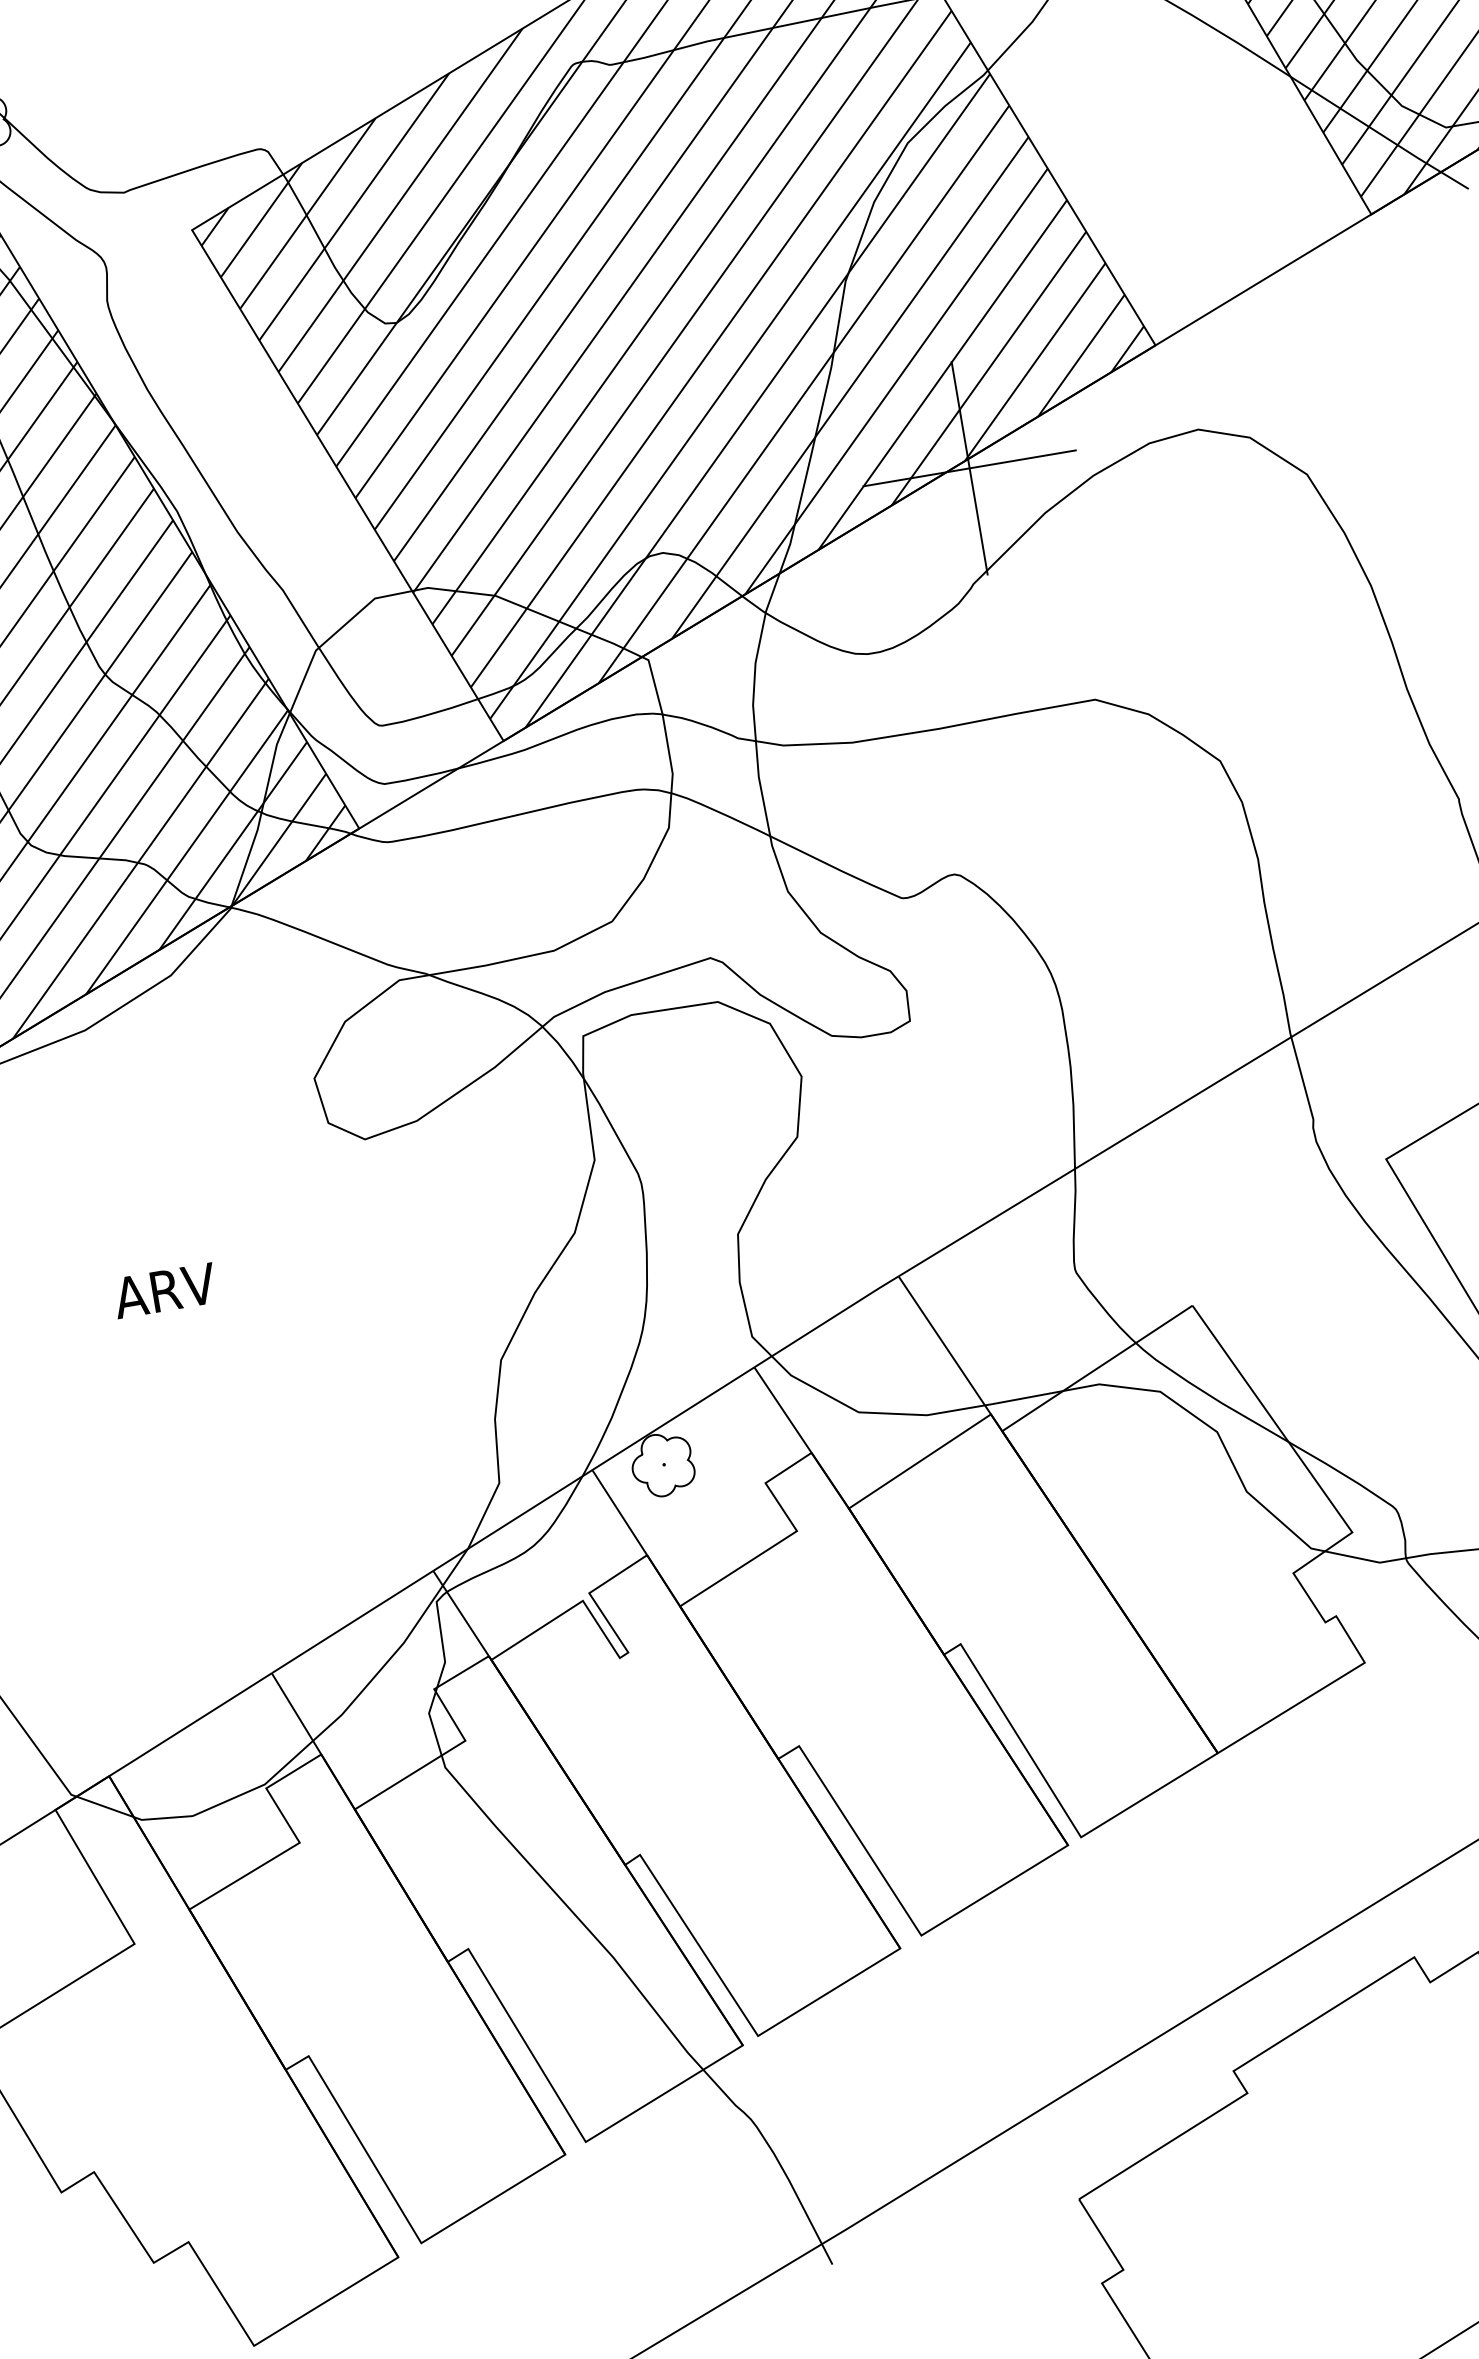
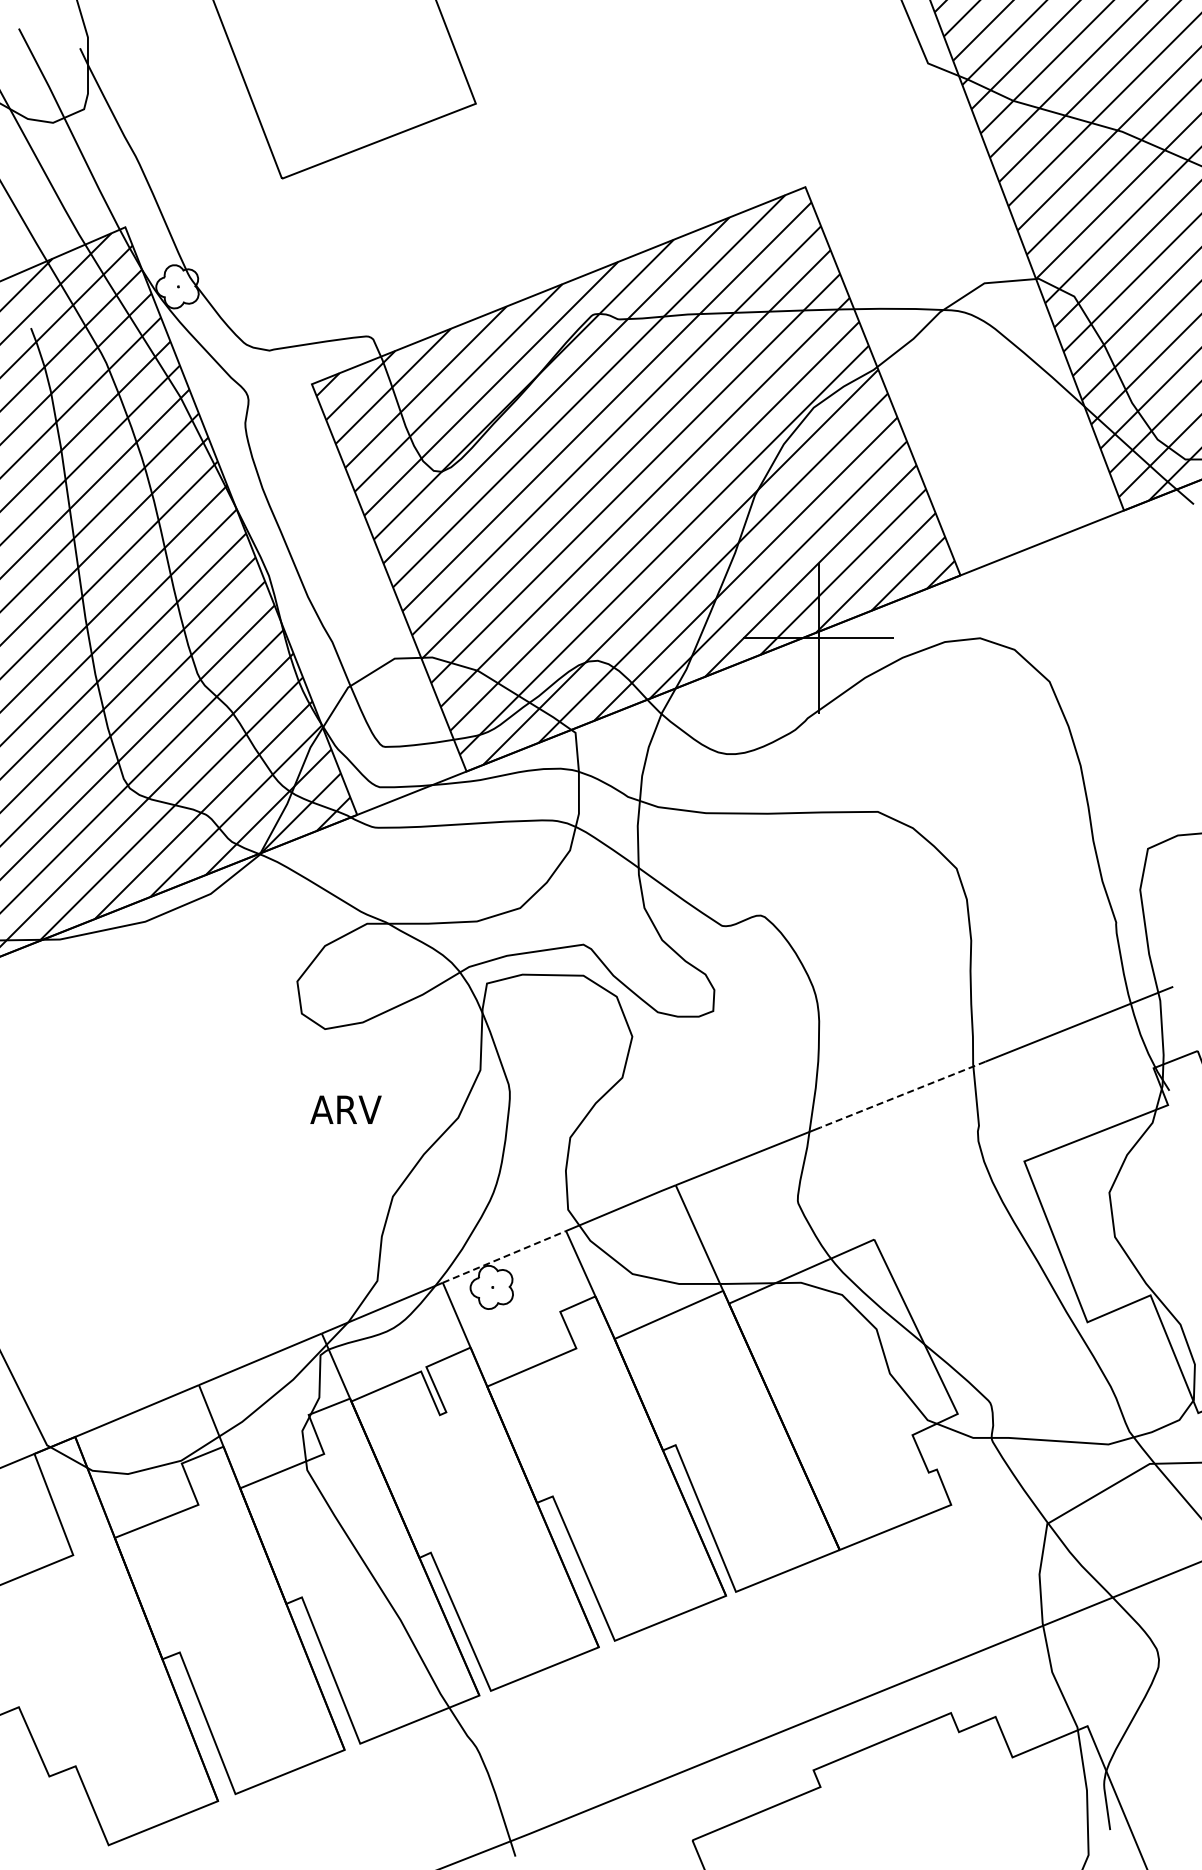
line: (1197, 1093) -> (902, 1094), solid -> dashed
text: (164, 1290) -> (345, 1109), moved
line: (673, 1418) -> (504, 1256), solid -> dashed

